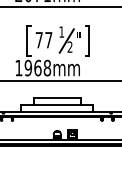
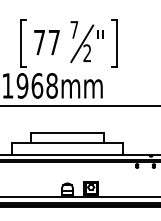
text: (61, 31) -> (74, 29), 1 -> 7

